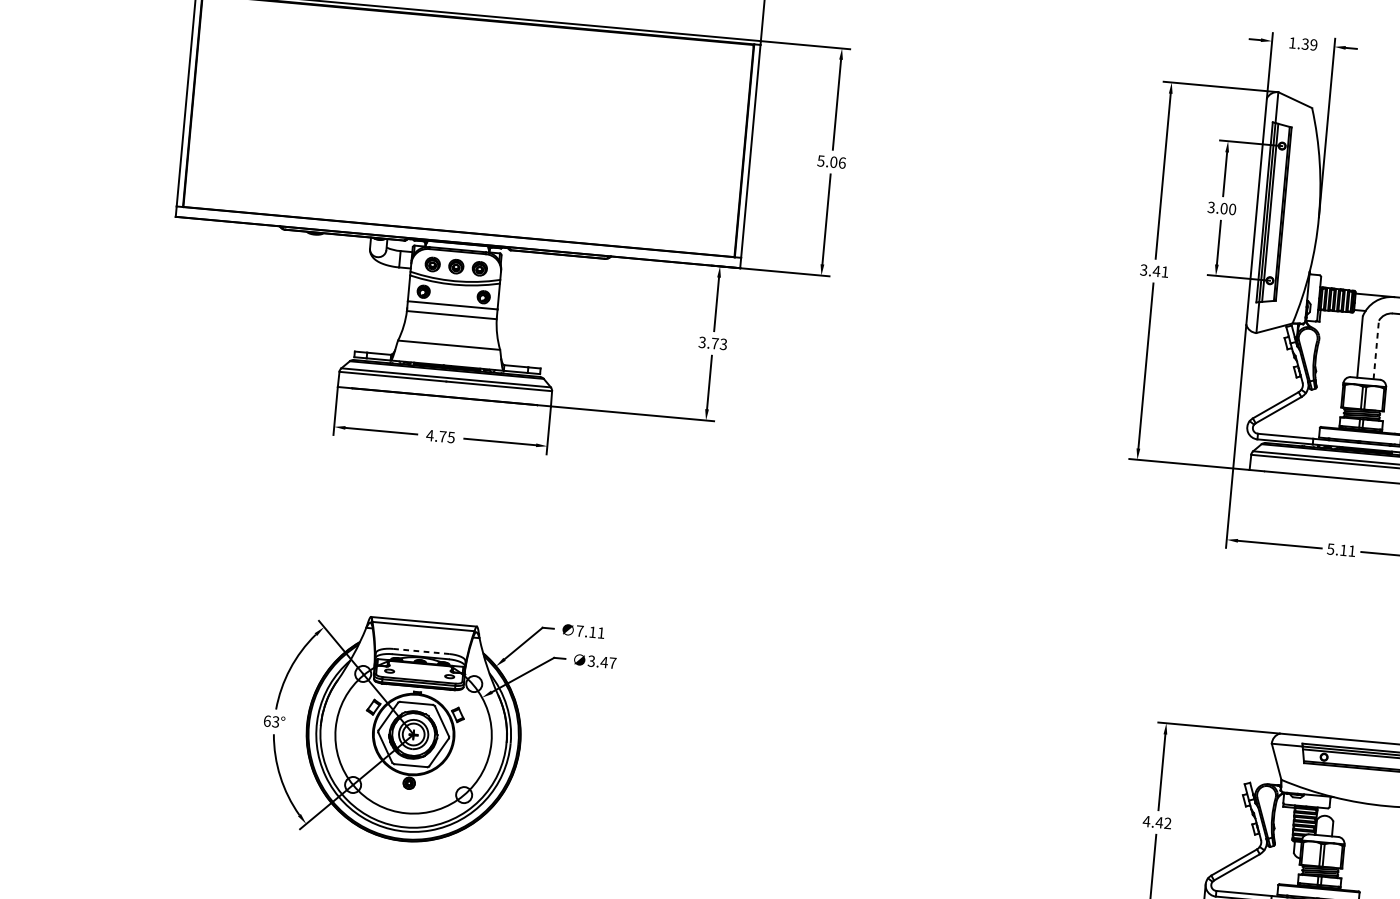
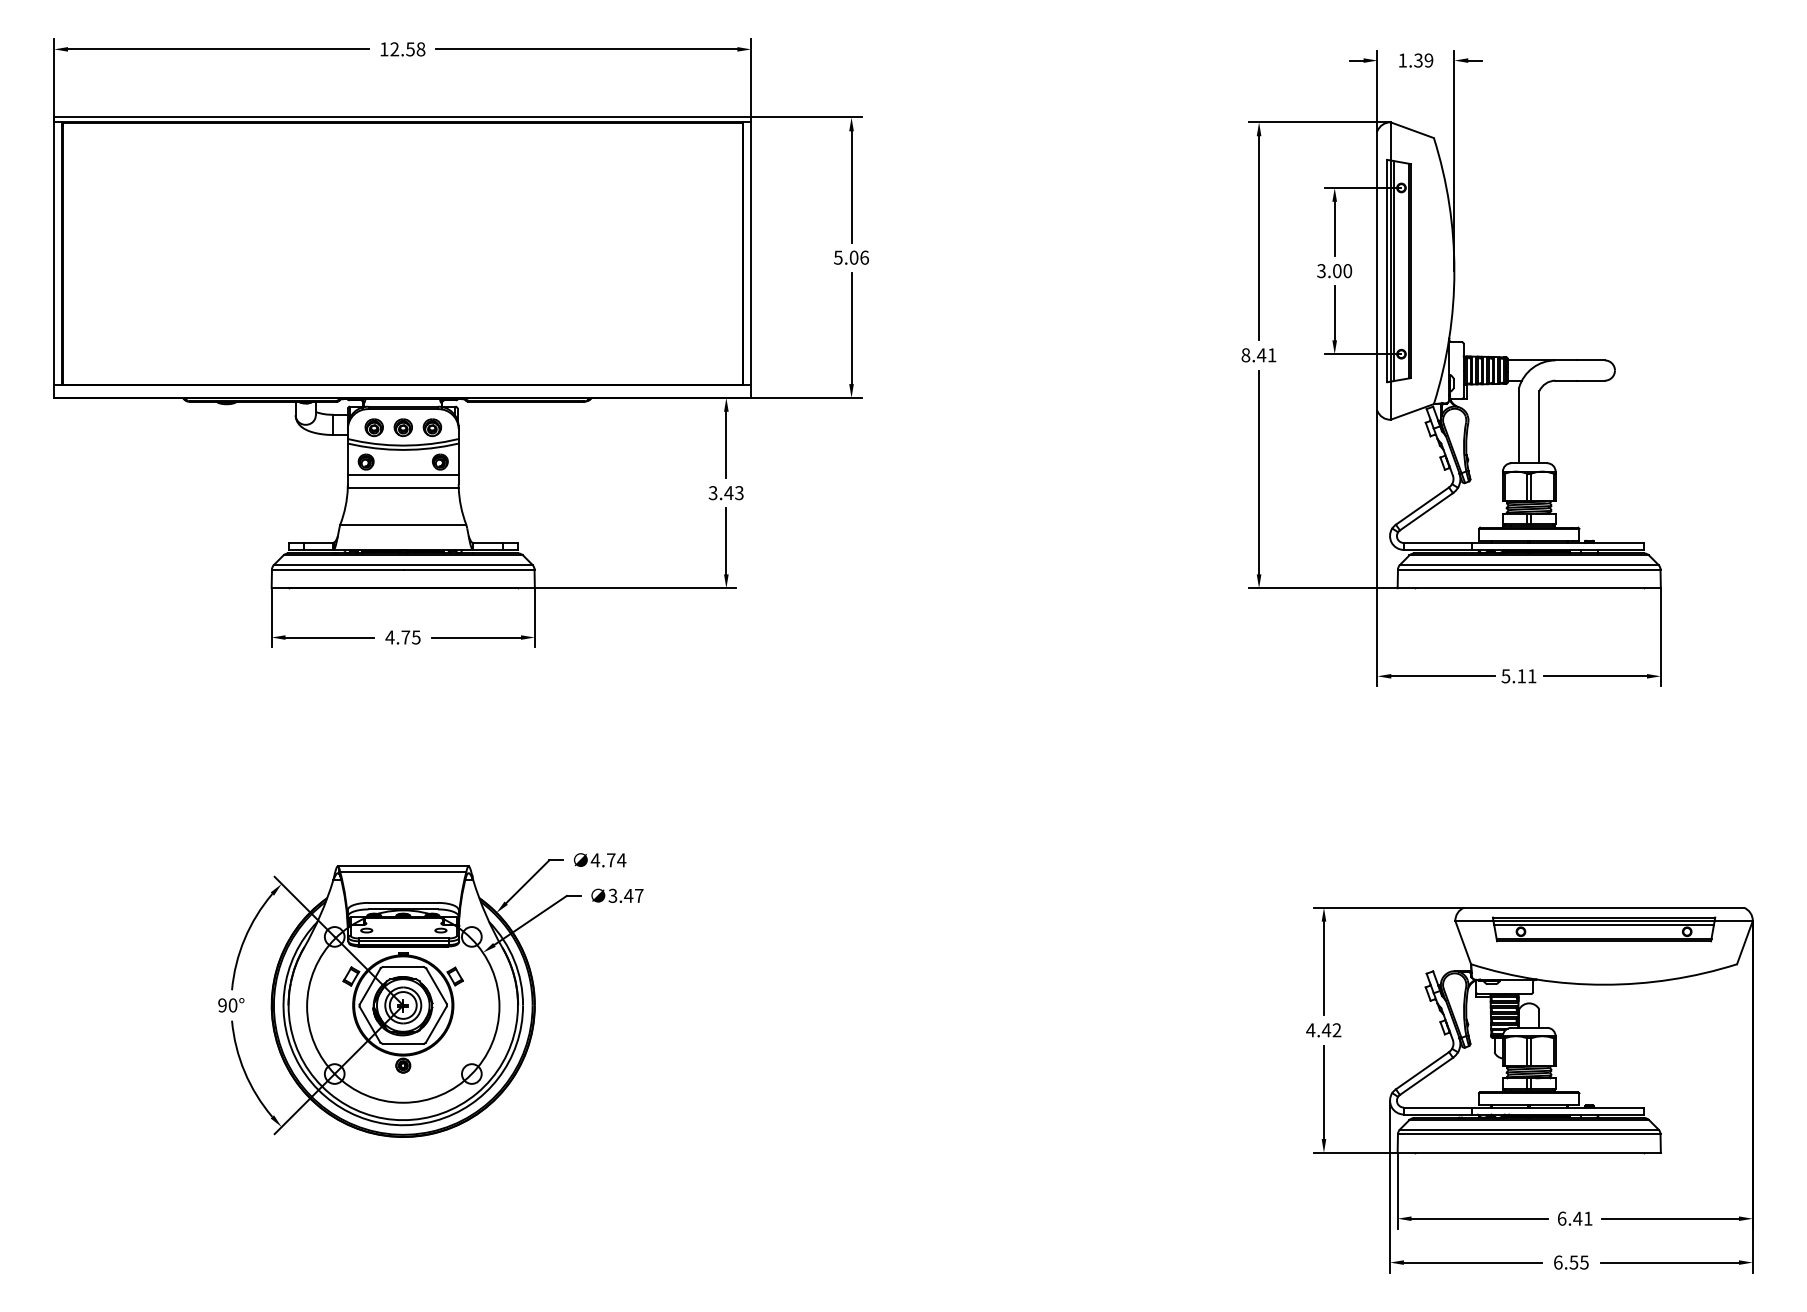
text: (1143, 270) -> (1245, 355), 3.41 -> 8.41
text: (714, 343) -> (728, 492), 3.73 -> 3.43
line: (1376, 349) -> (1539, 426), dashed -> solid
text: (590, 632) -> (608, 860), 7.11 -> 4.74
line: (421, 651) -> (403, 902), dashed -> solid
text: (271, 721) -> (227, 1005), 63° -> 90°

